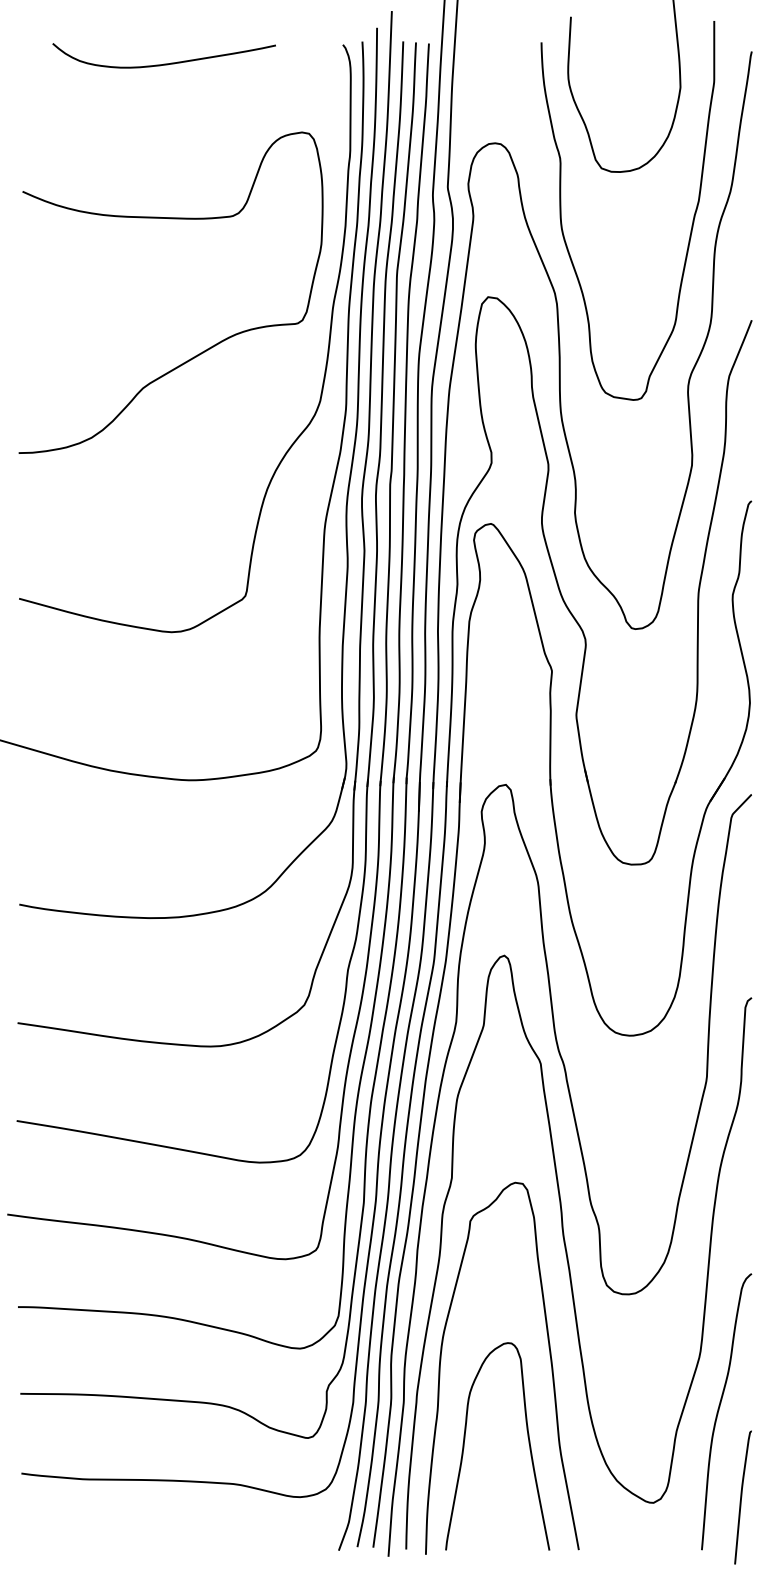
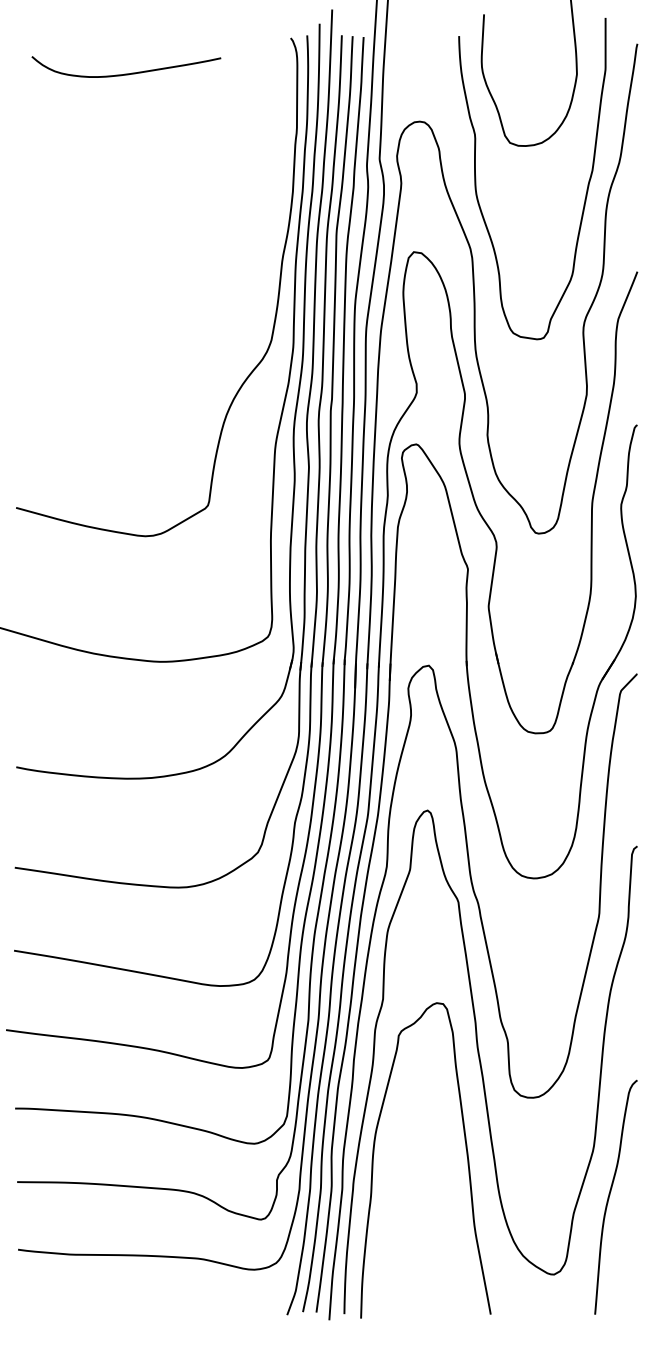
curve: (163, 63) -> (125, 73), moved
curve: (205, 349) -> (174, 296), removed
curve: (528, 1443) -> (448, 1224), removed
curve: (742, 1497) -> (629, 1270), removed

